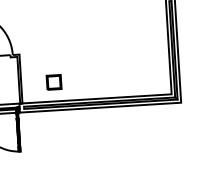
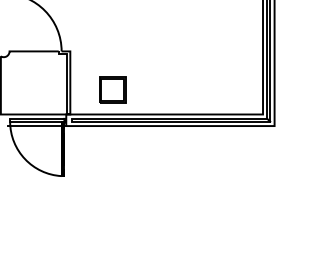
part: (53, 82) -> (112, 89), size x1.43

